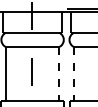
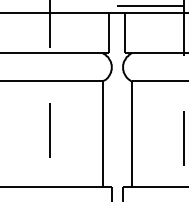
line: (59, 73) -> (103, 133), dashed -> solid
line: (73, 73) -> (130, 133), dashed -> solid

